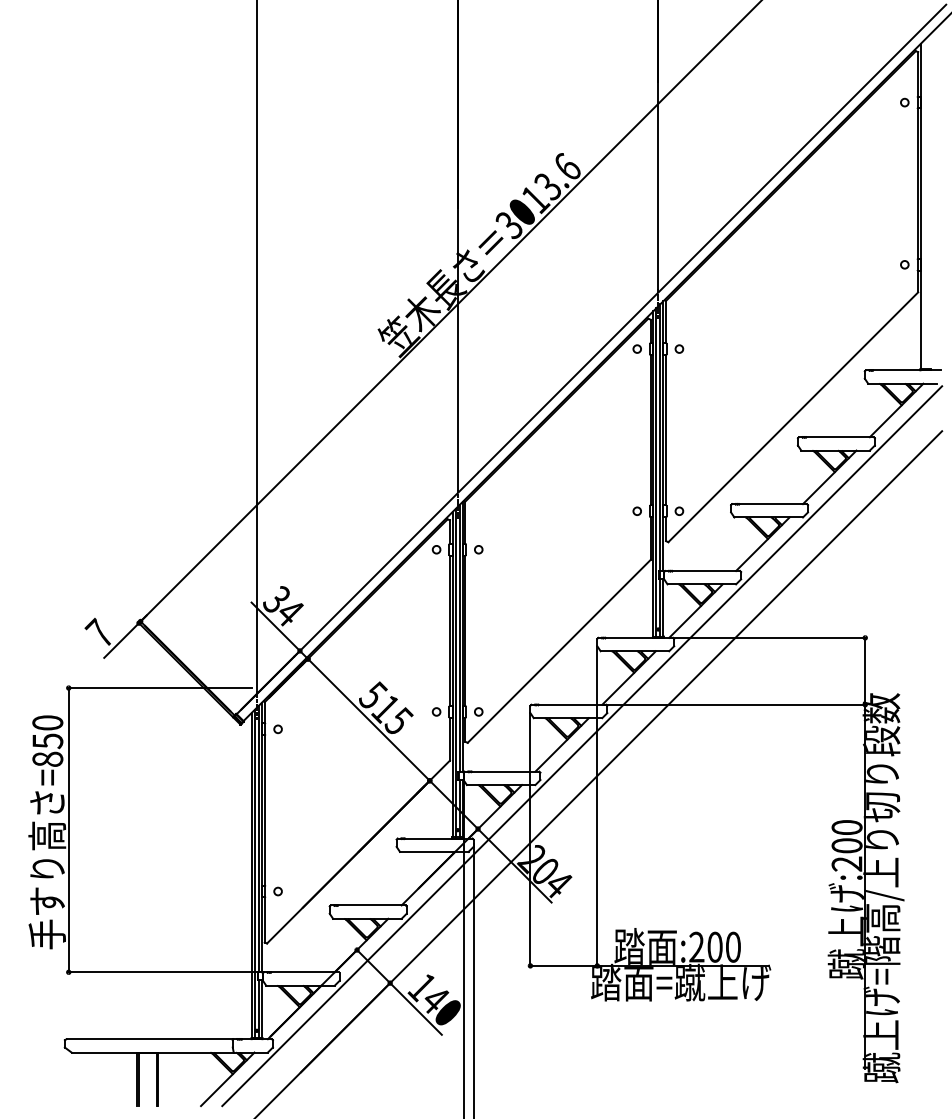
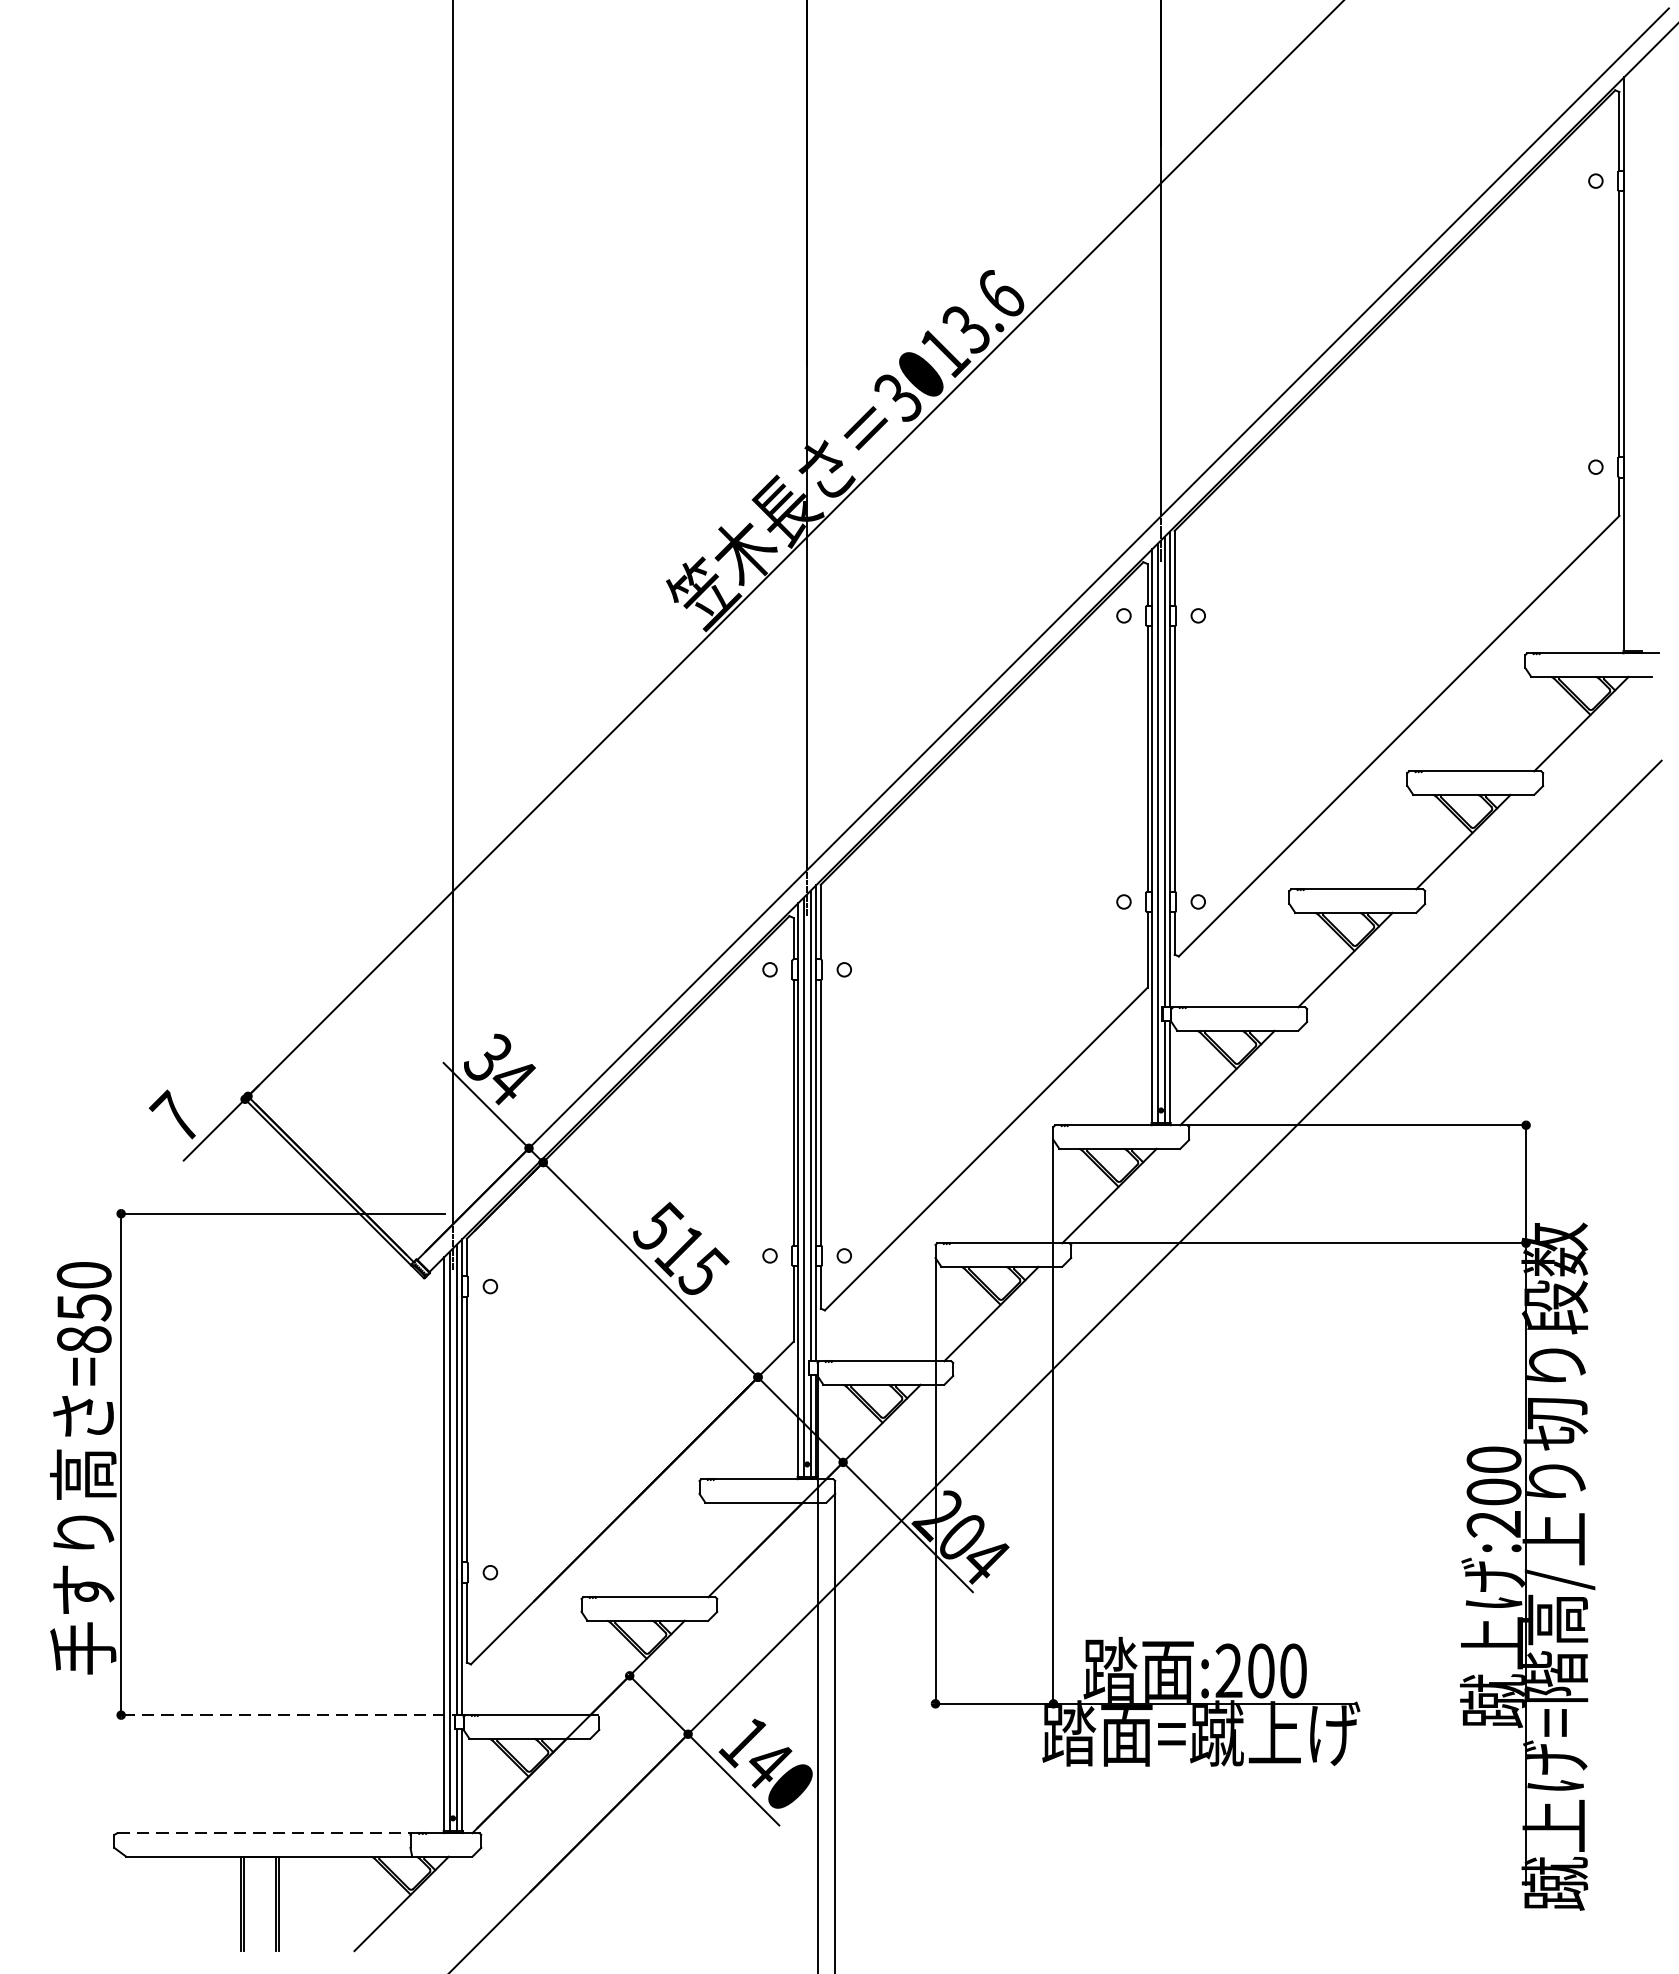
line: (582, 746) -> (1027, 1316), removed
line: (165, 972) -> (291, 1715), solid -> dashed
line: (150, 1039) -> (265, 1833), solid -> dashed

